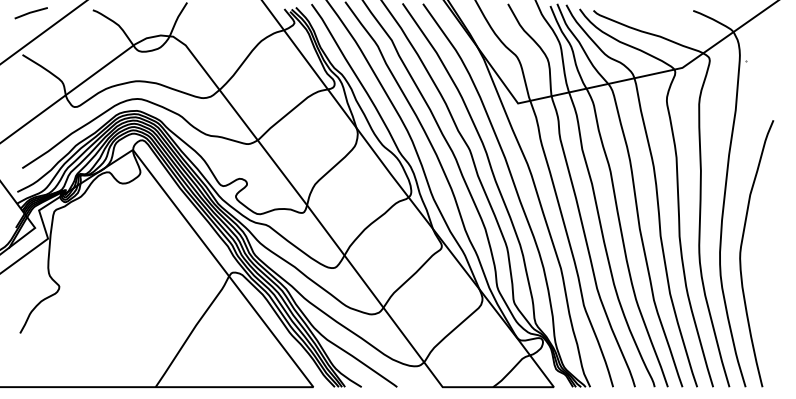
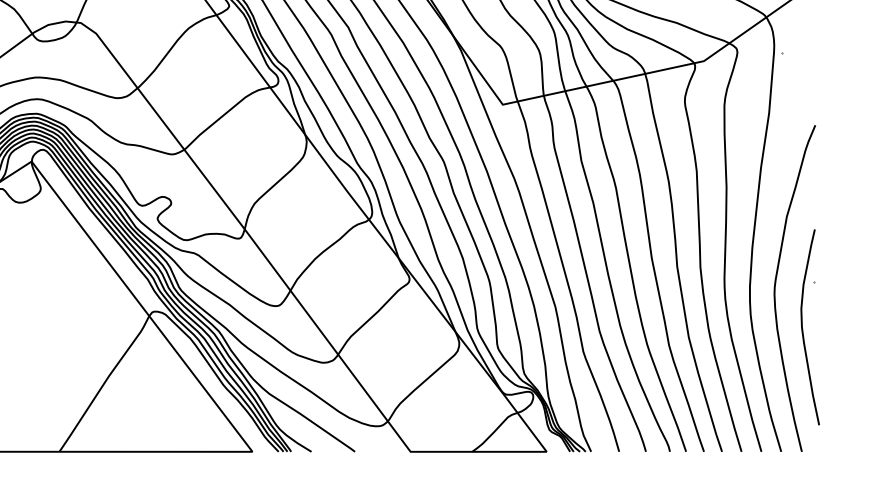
part: (769, 285) -> (810, 327), added

